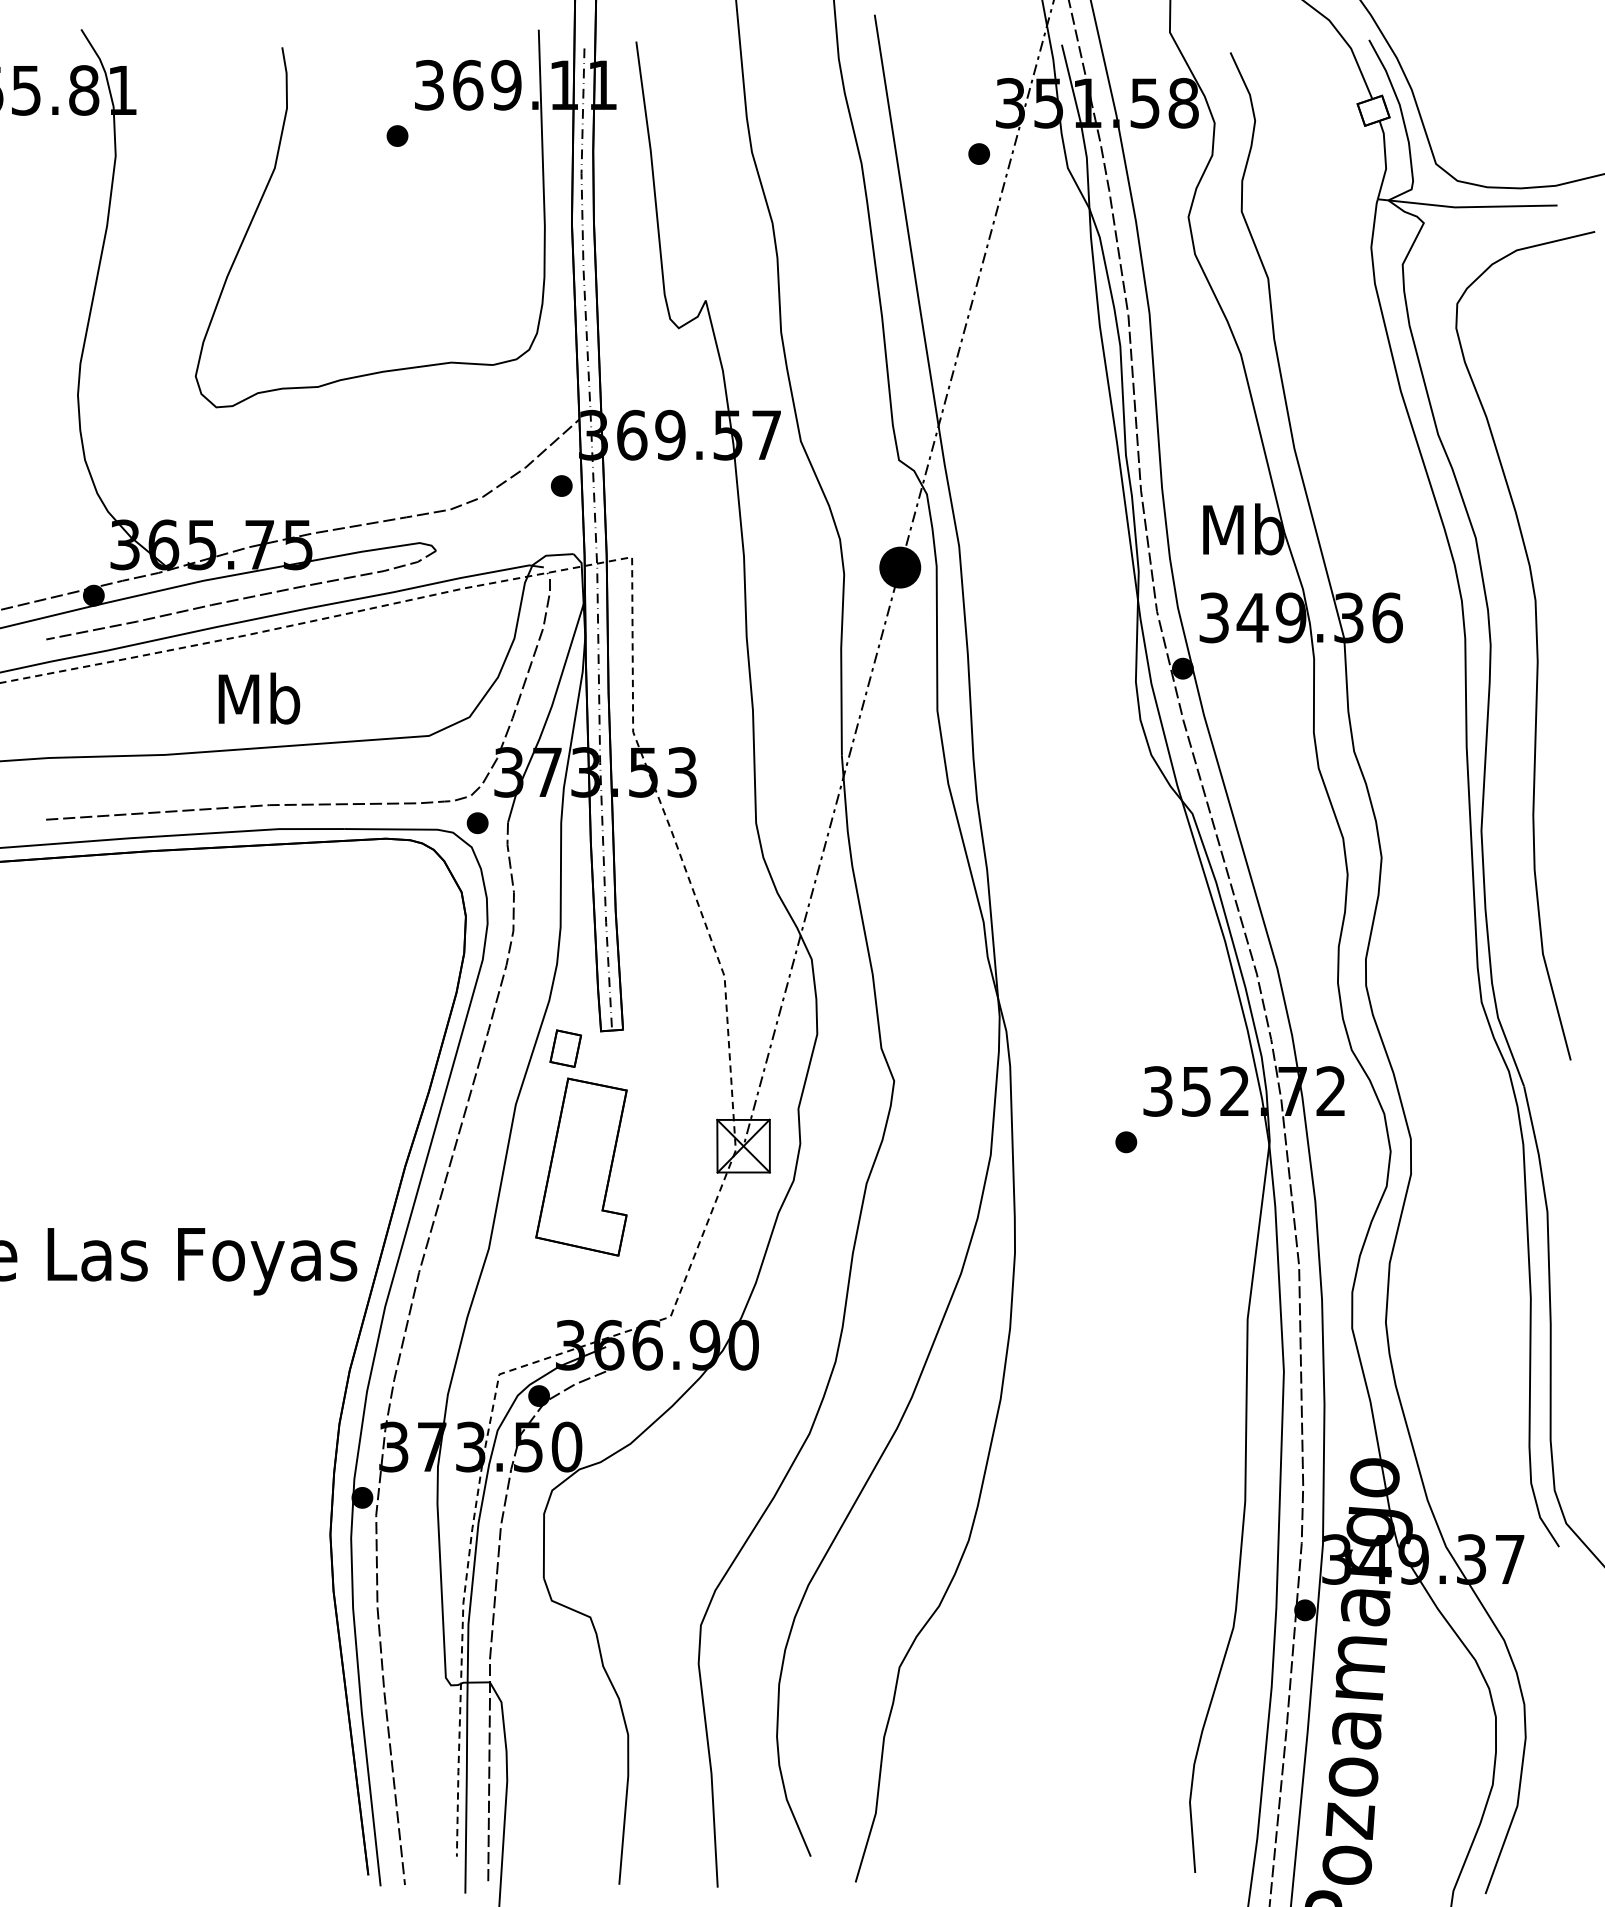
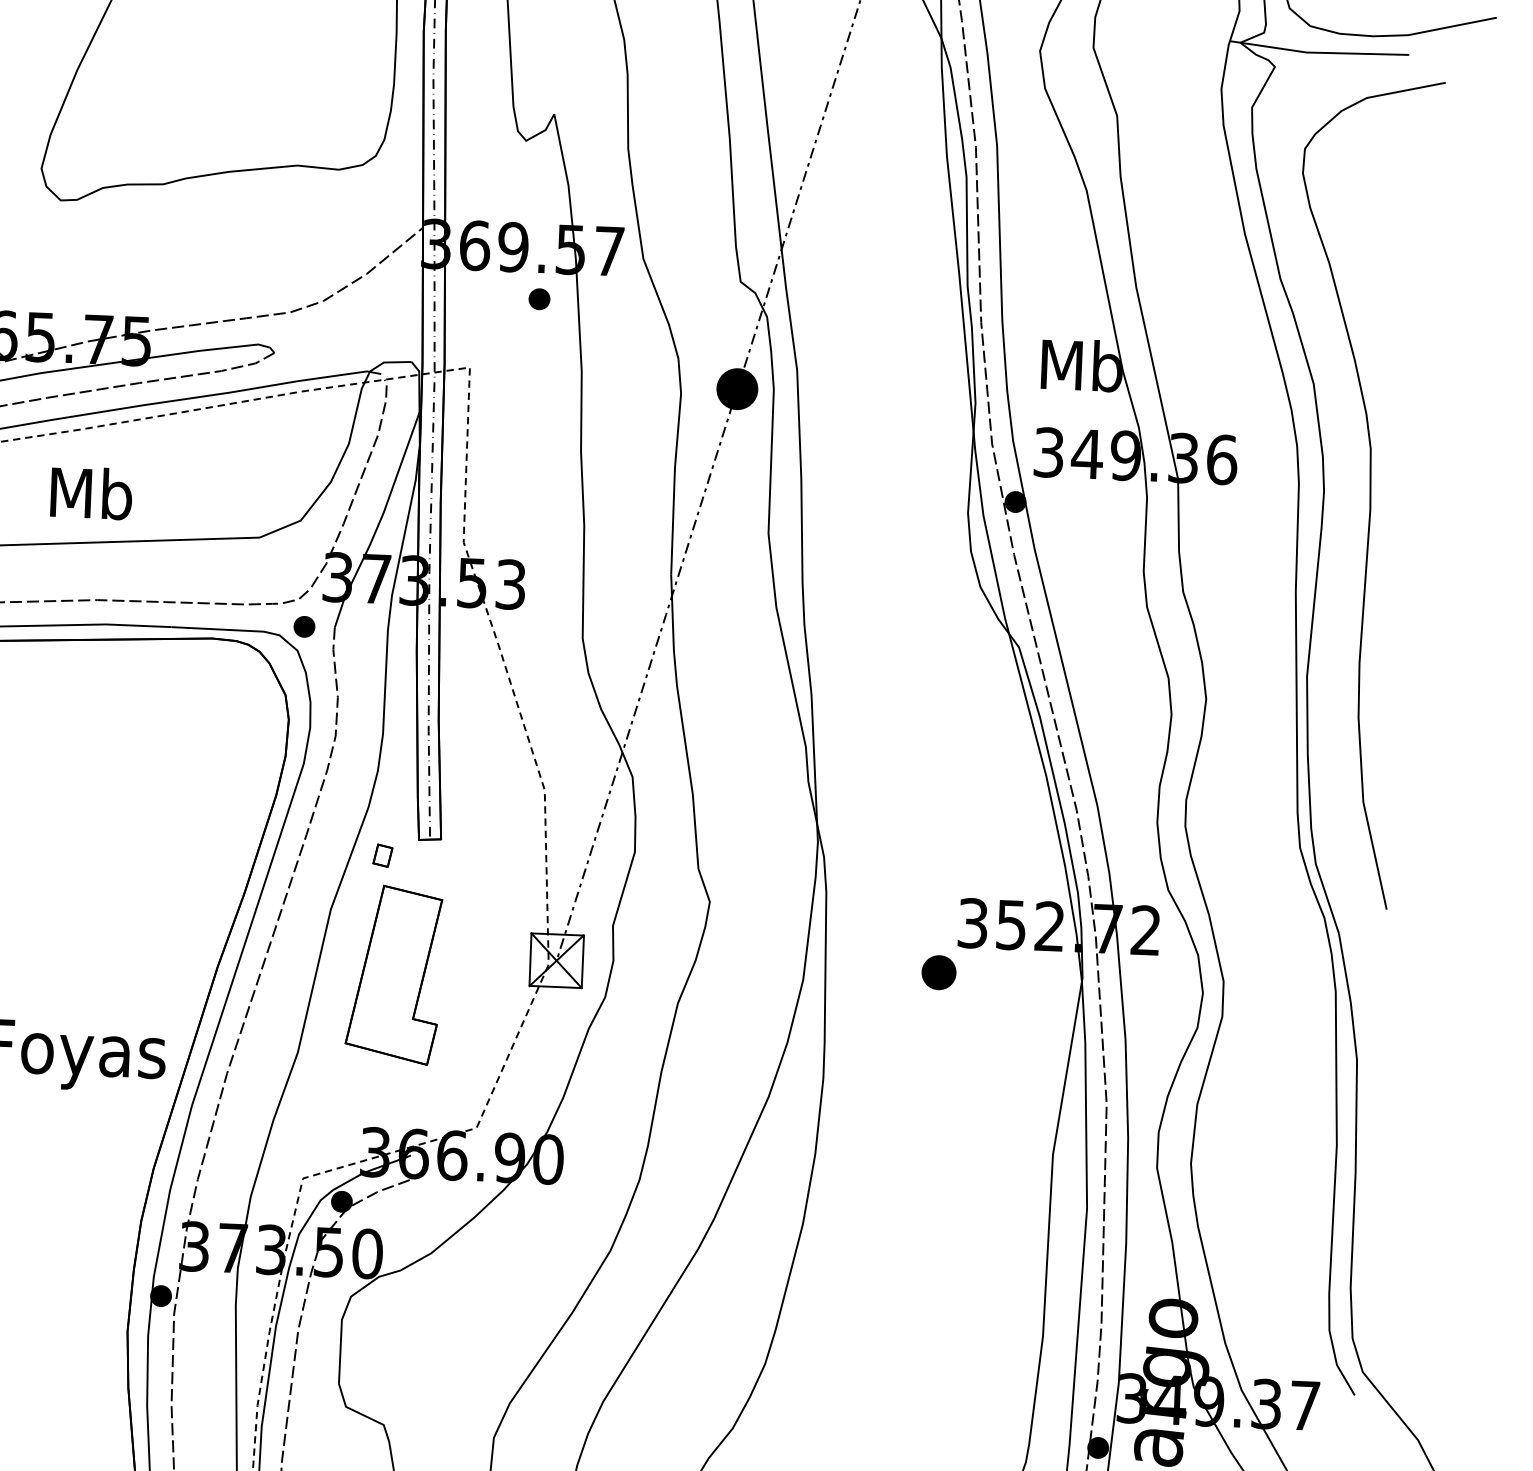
part: (561, 485) -> (539, 298), moved
part: (565, 1048) -> (382, 855), size x0.6
part: (1126, 1142) -> (939, 973), size x1.6

